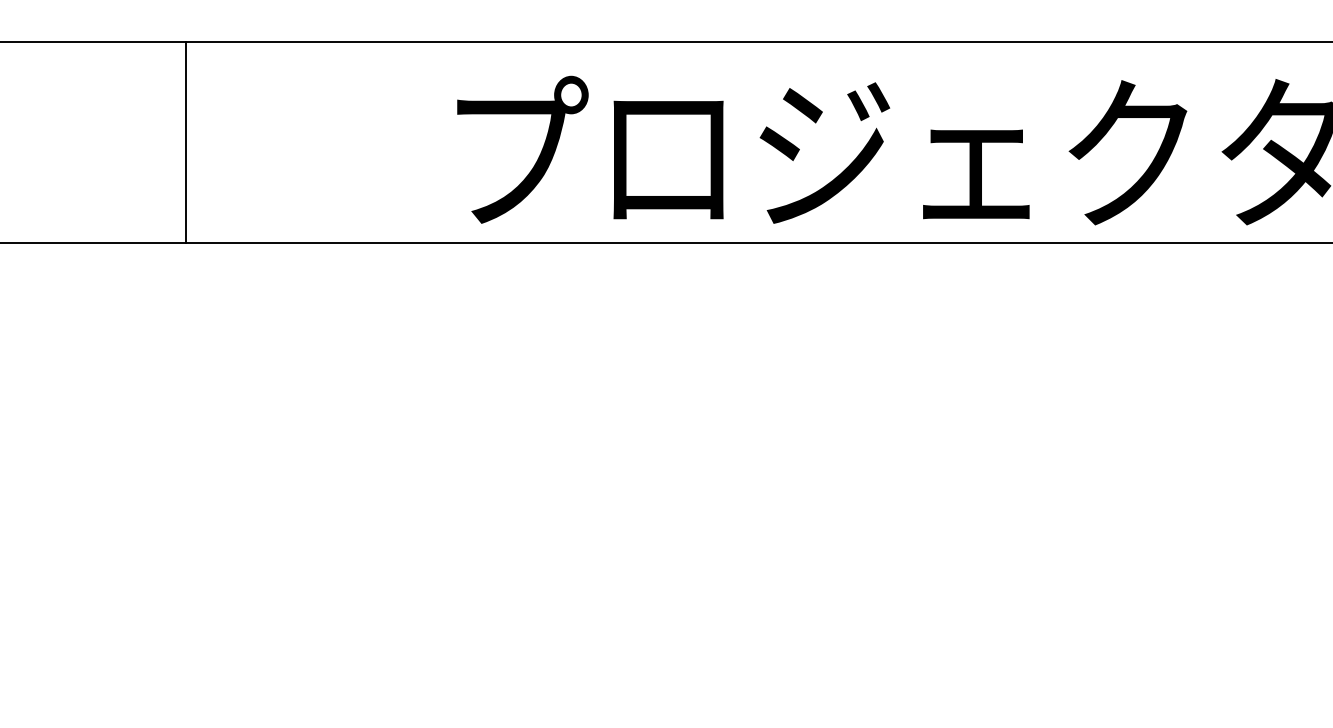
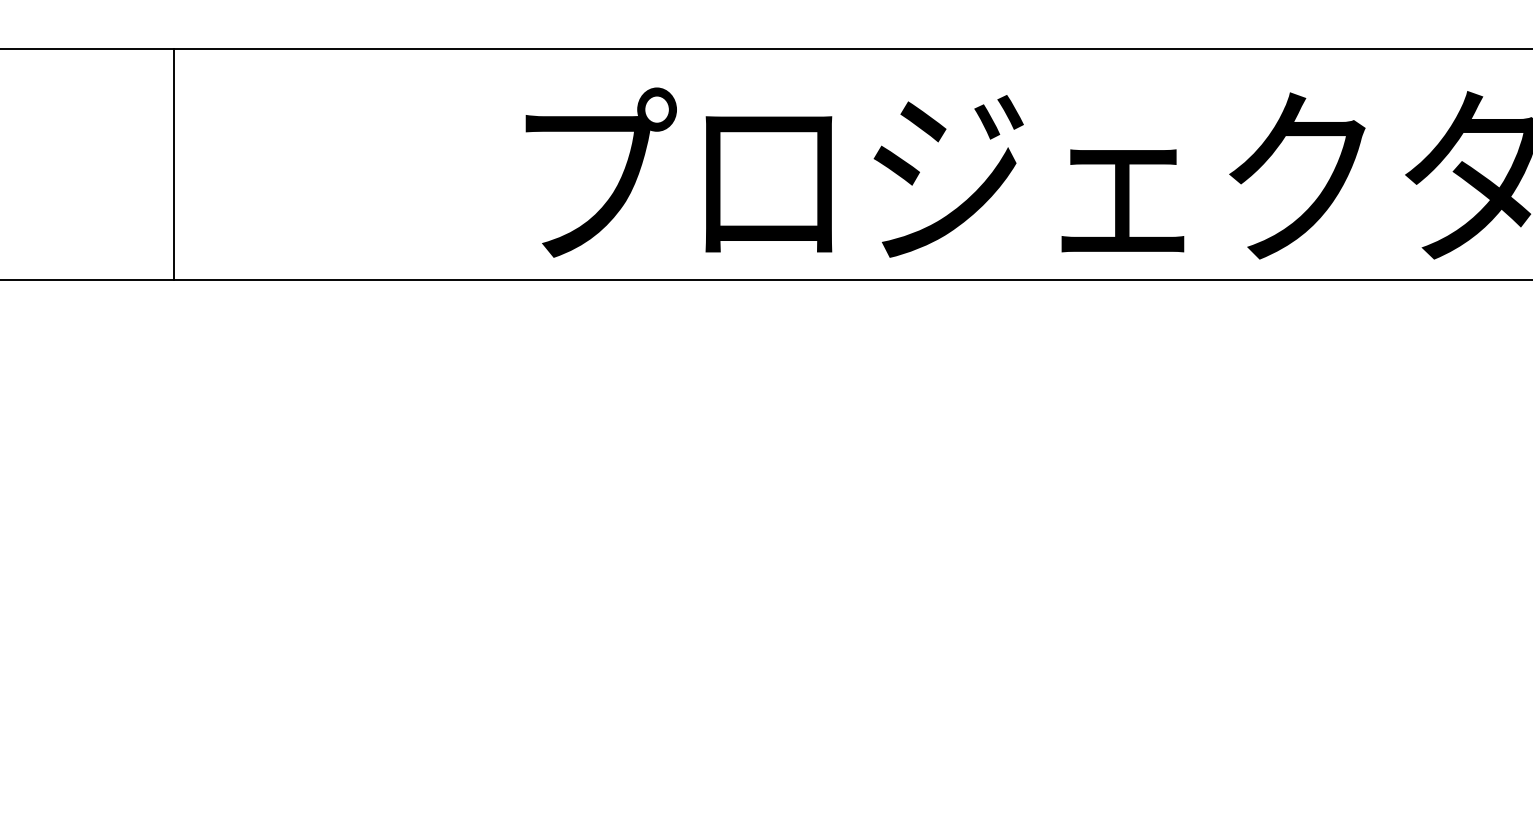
line: (186, 142) -> (174, 164), moved

